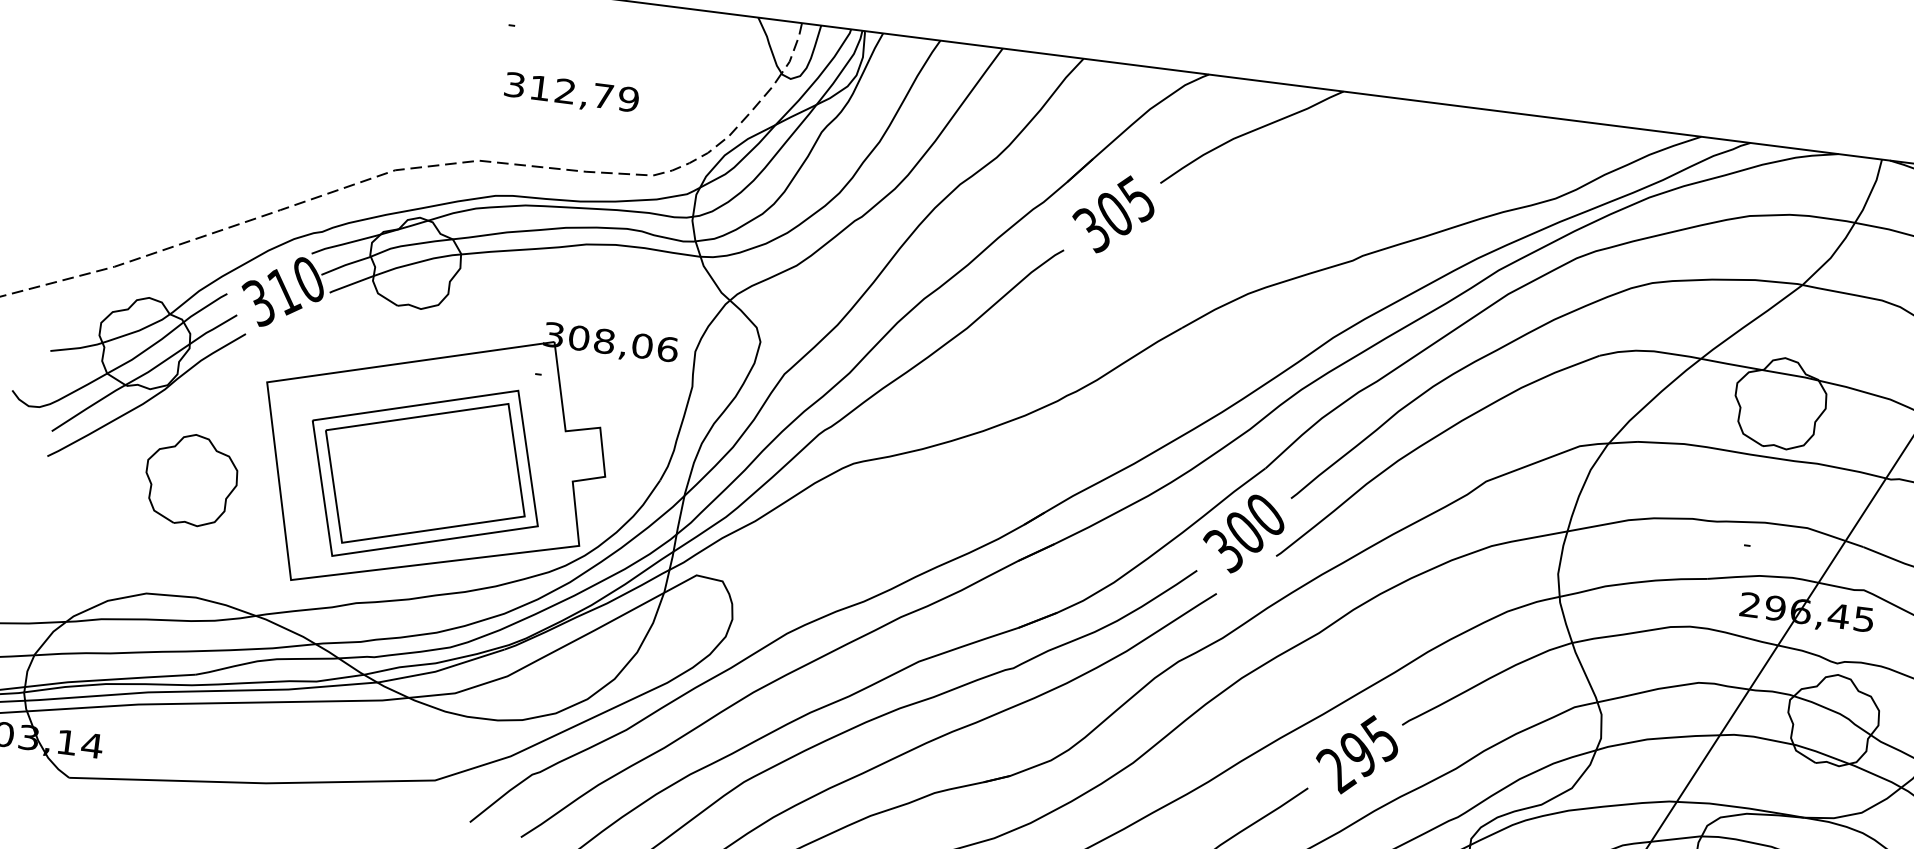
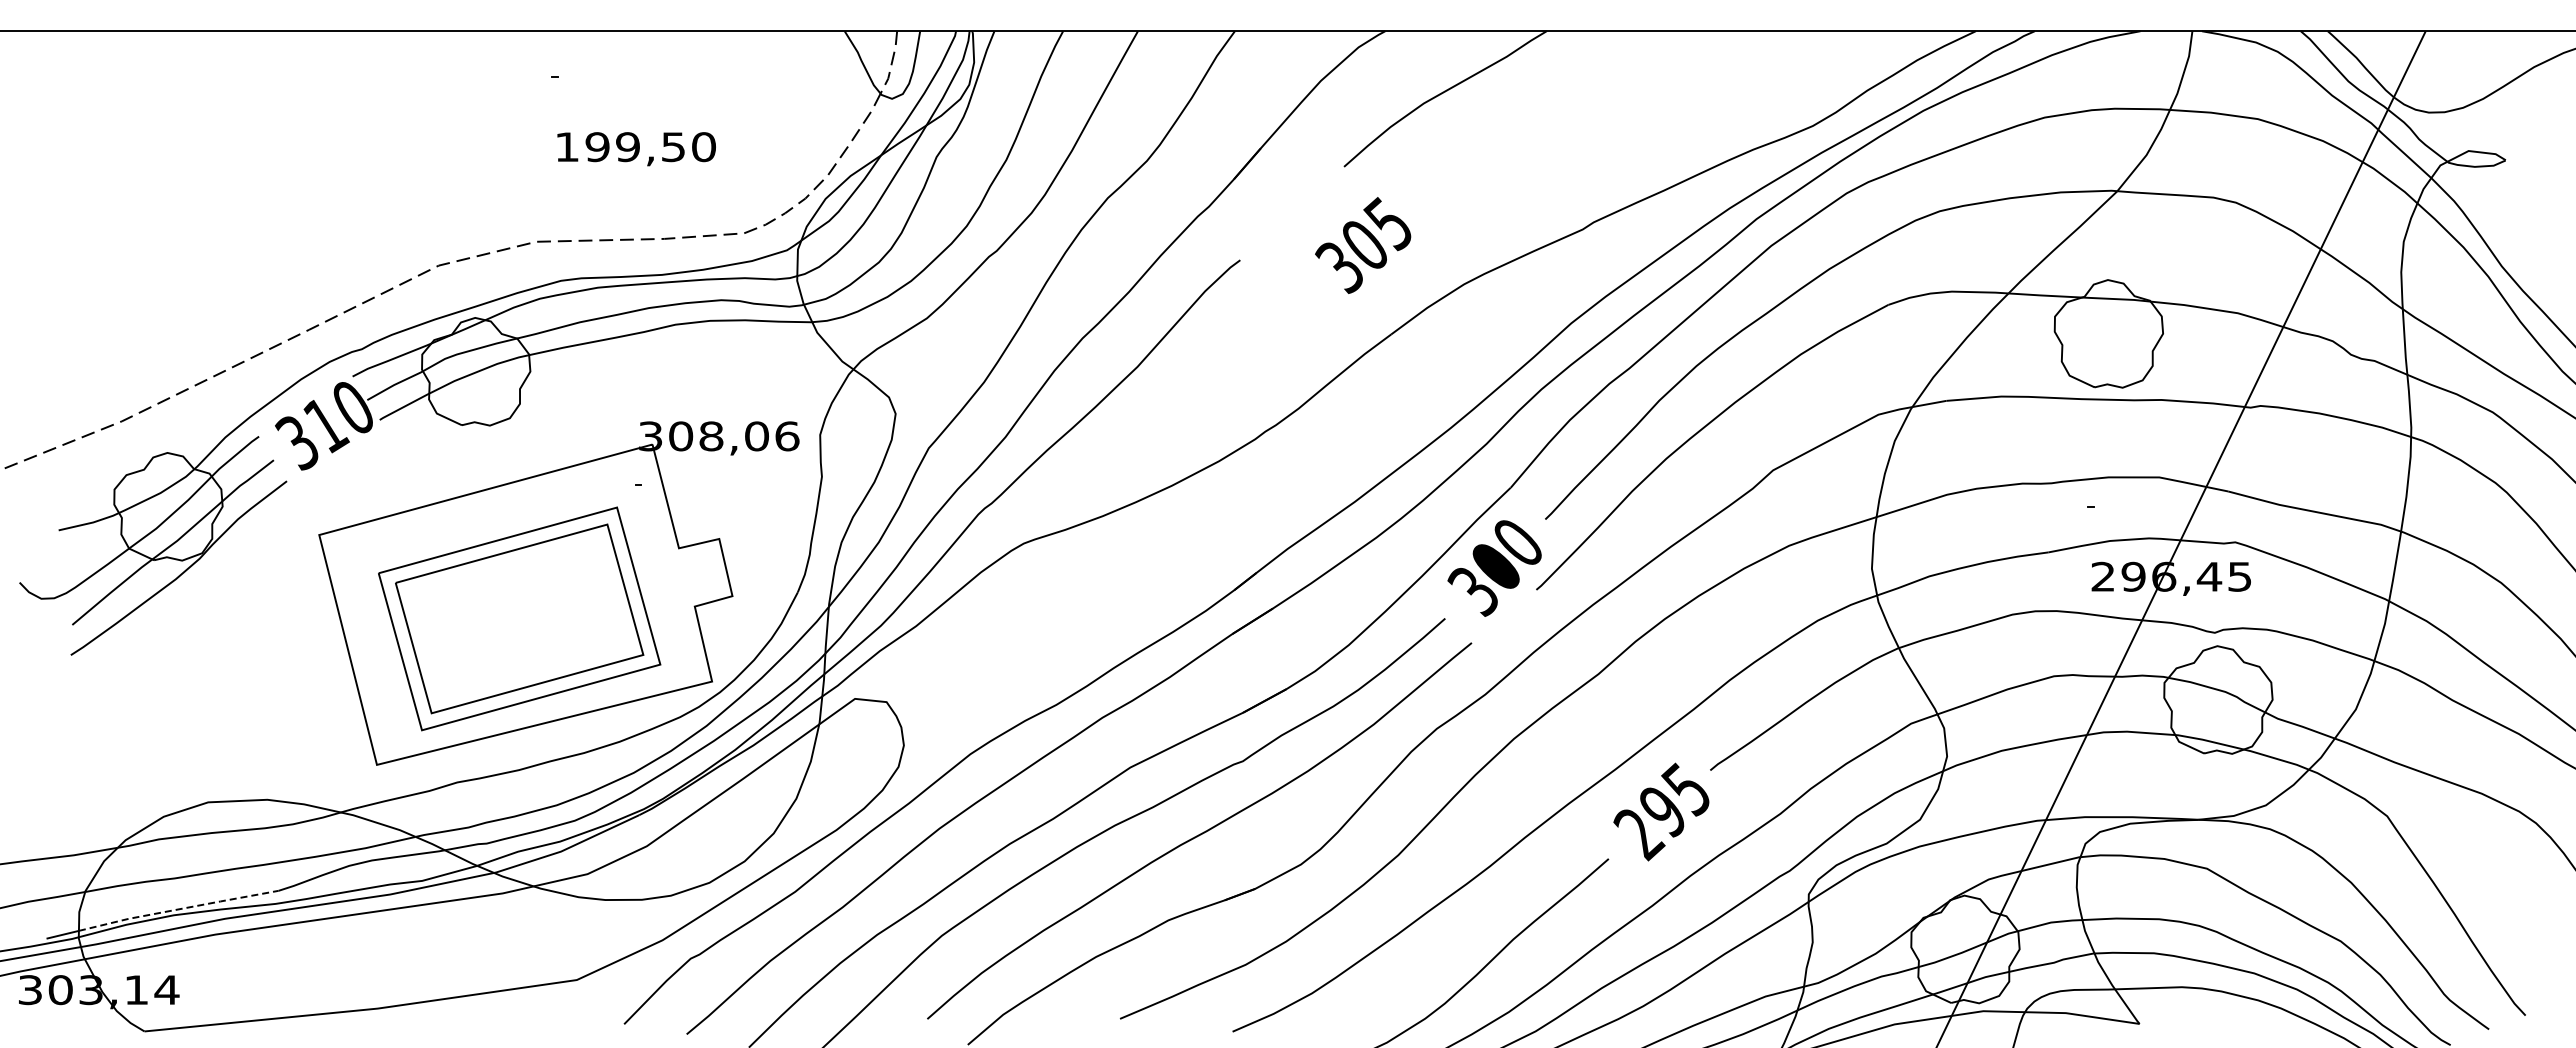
text: (571, 92) -> (635, 147), 312,79 -> 199,50
text: (1113, 214) -> (1363, 245), moved
part: (191, 479) -> (244, 661), removed
line: (110, 679) -> (178, 909), solid -> dashed

